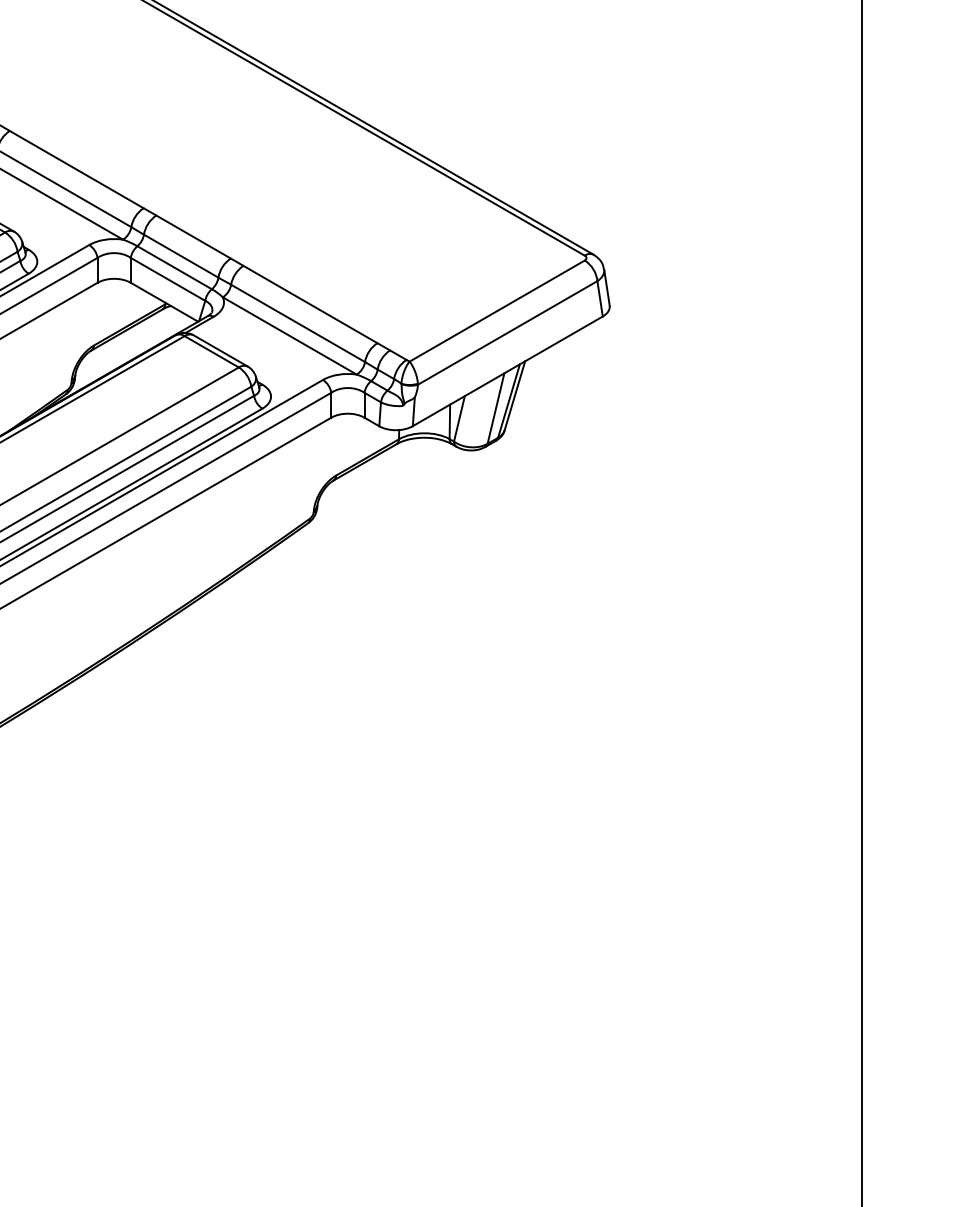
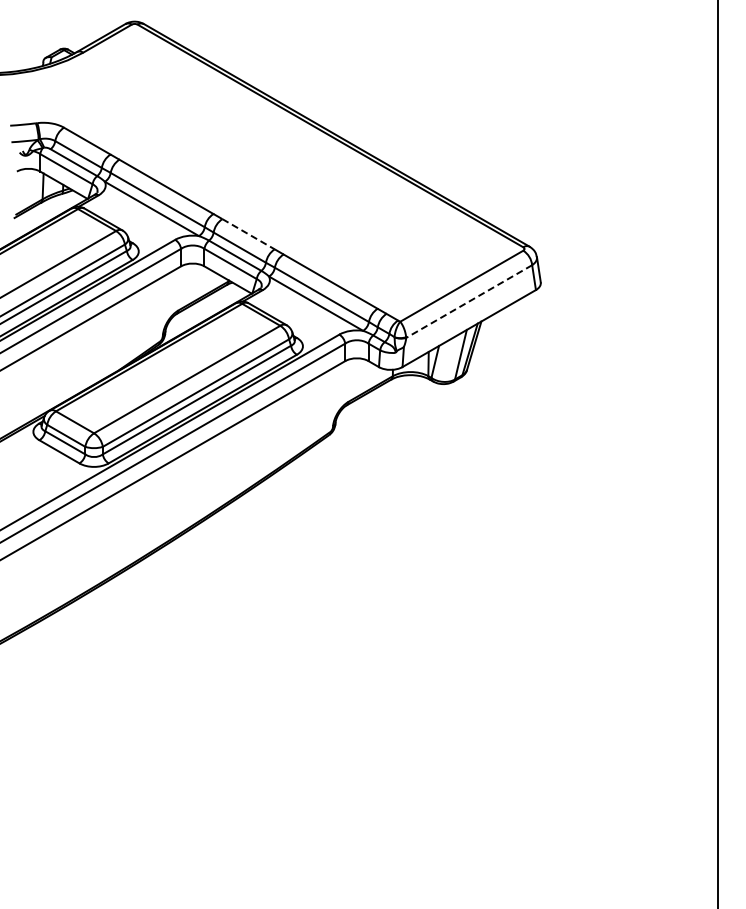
line: (194, 237) -> (249, 234), solid -> dashed
line: (508, 332) -> (469, 301), solid -> dashed

